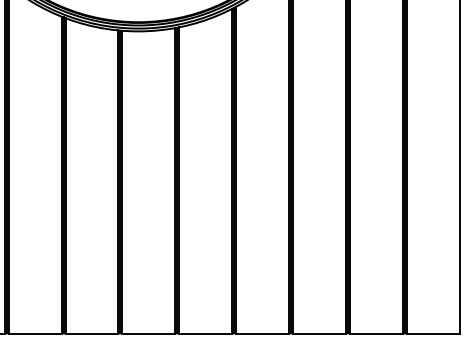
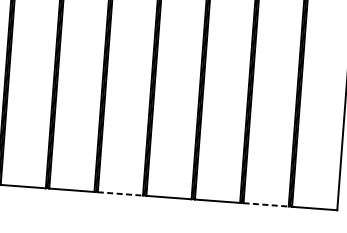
line: (206, 333) -> (121, 193), solid -> dashed
line: (376, 333) -> (266, 204), solid -> dashed

